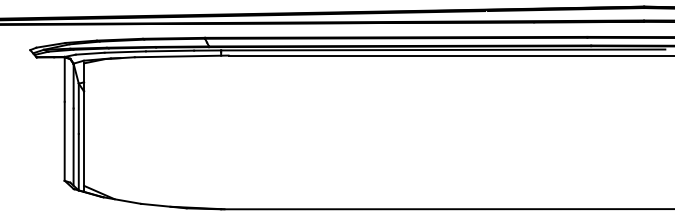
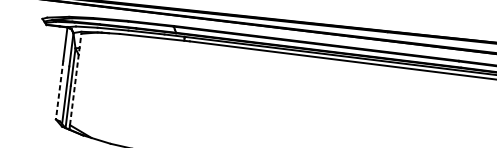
line: (84, 124) -> (75, 79), solid -> dashed
line: (64, 141) -> (59, 90), solid -> dashed

